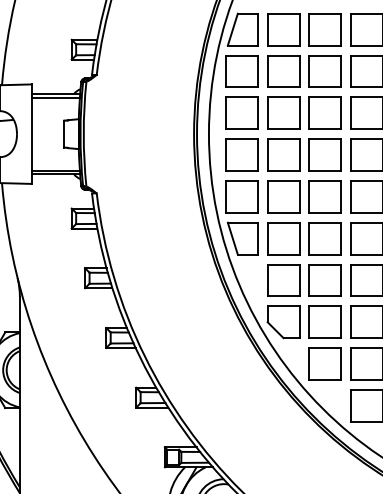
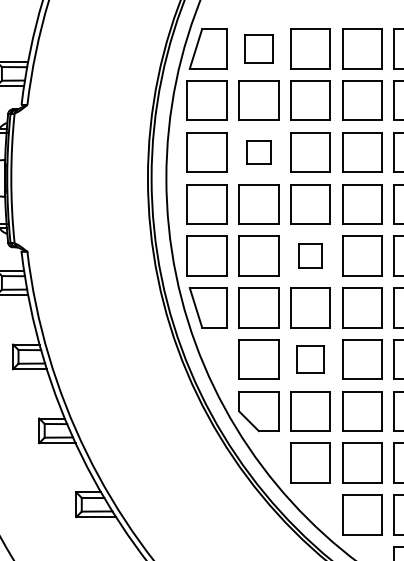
part: (283, 29) -> (258, 48), size x0.7
part: (283, 112) -> (258, 151), size x0.6
part: (324, 196) -> (309, 255), size x0.6
part: (324, 280) -> (309, 359), size x0.7

